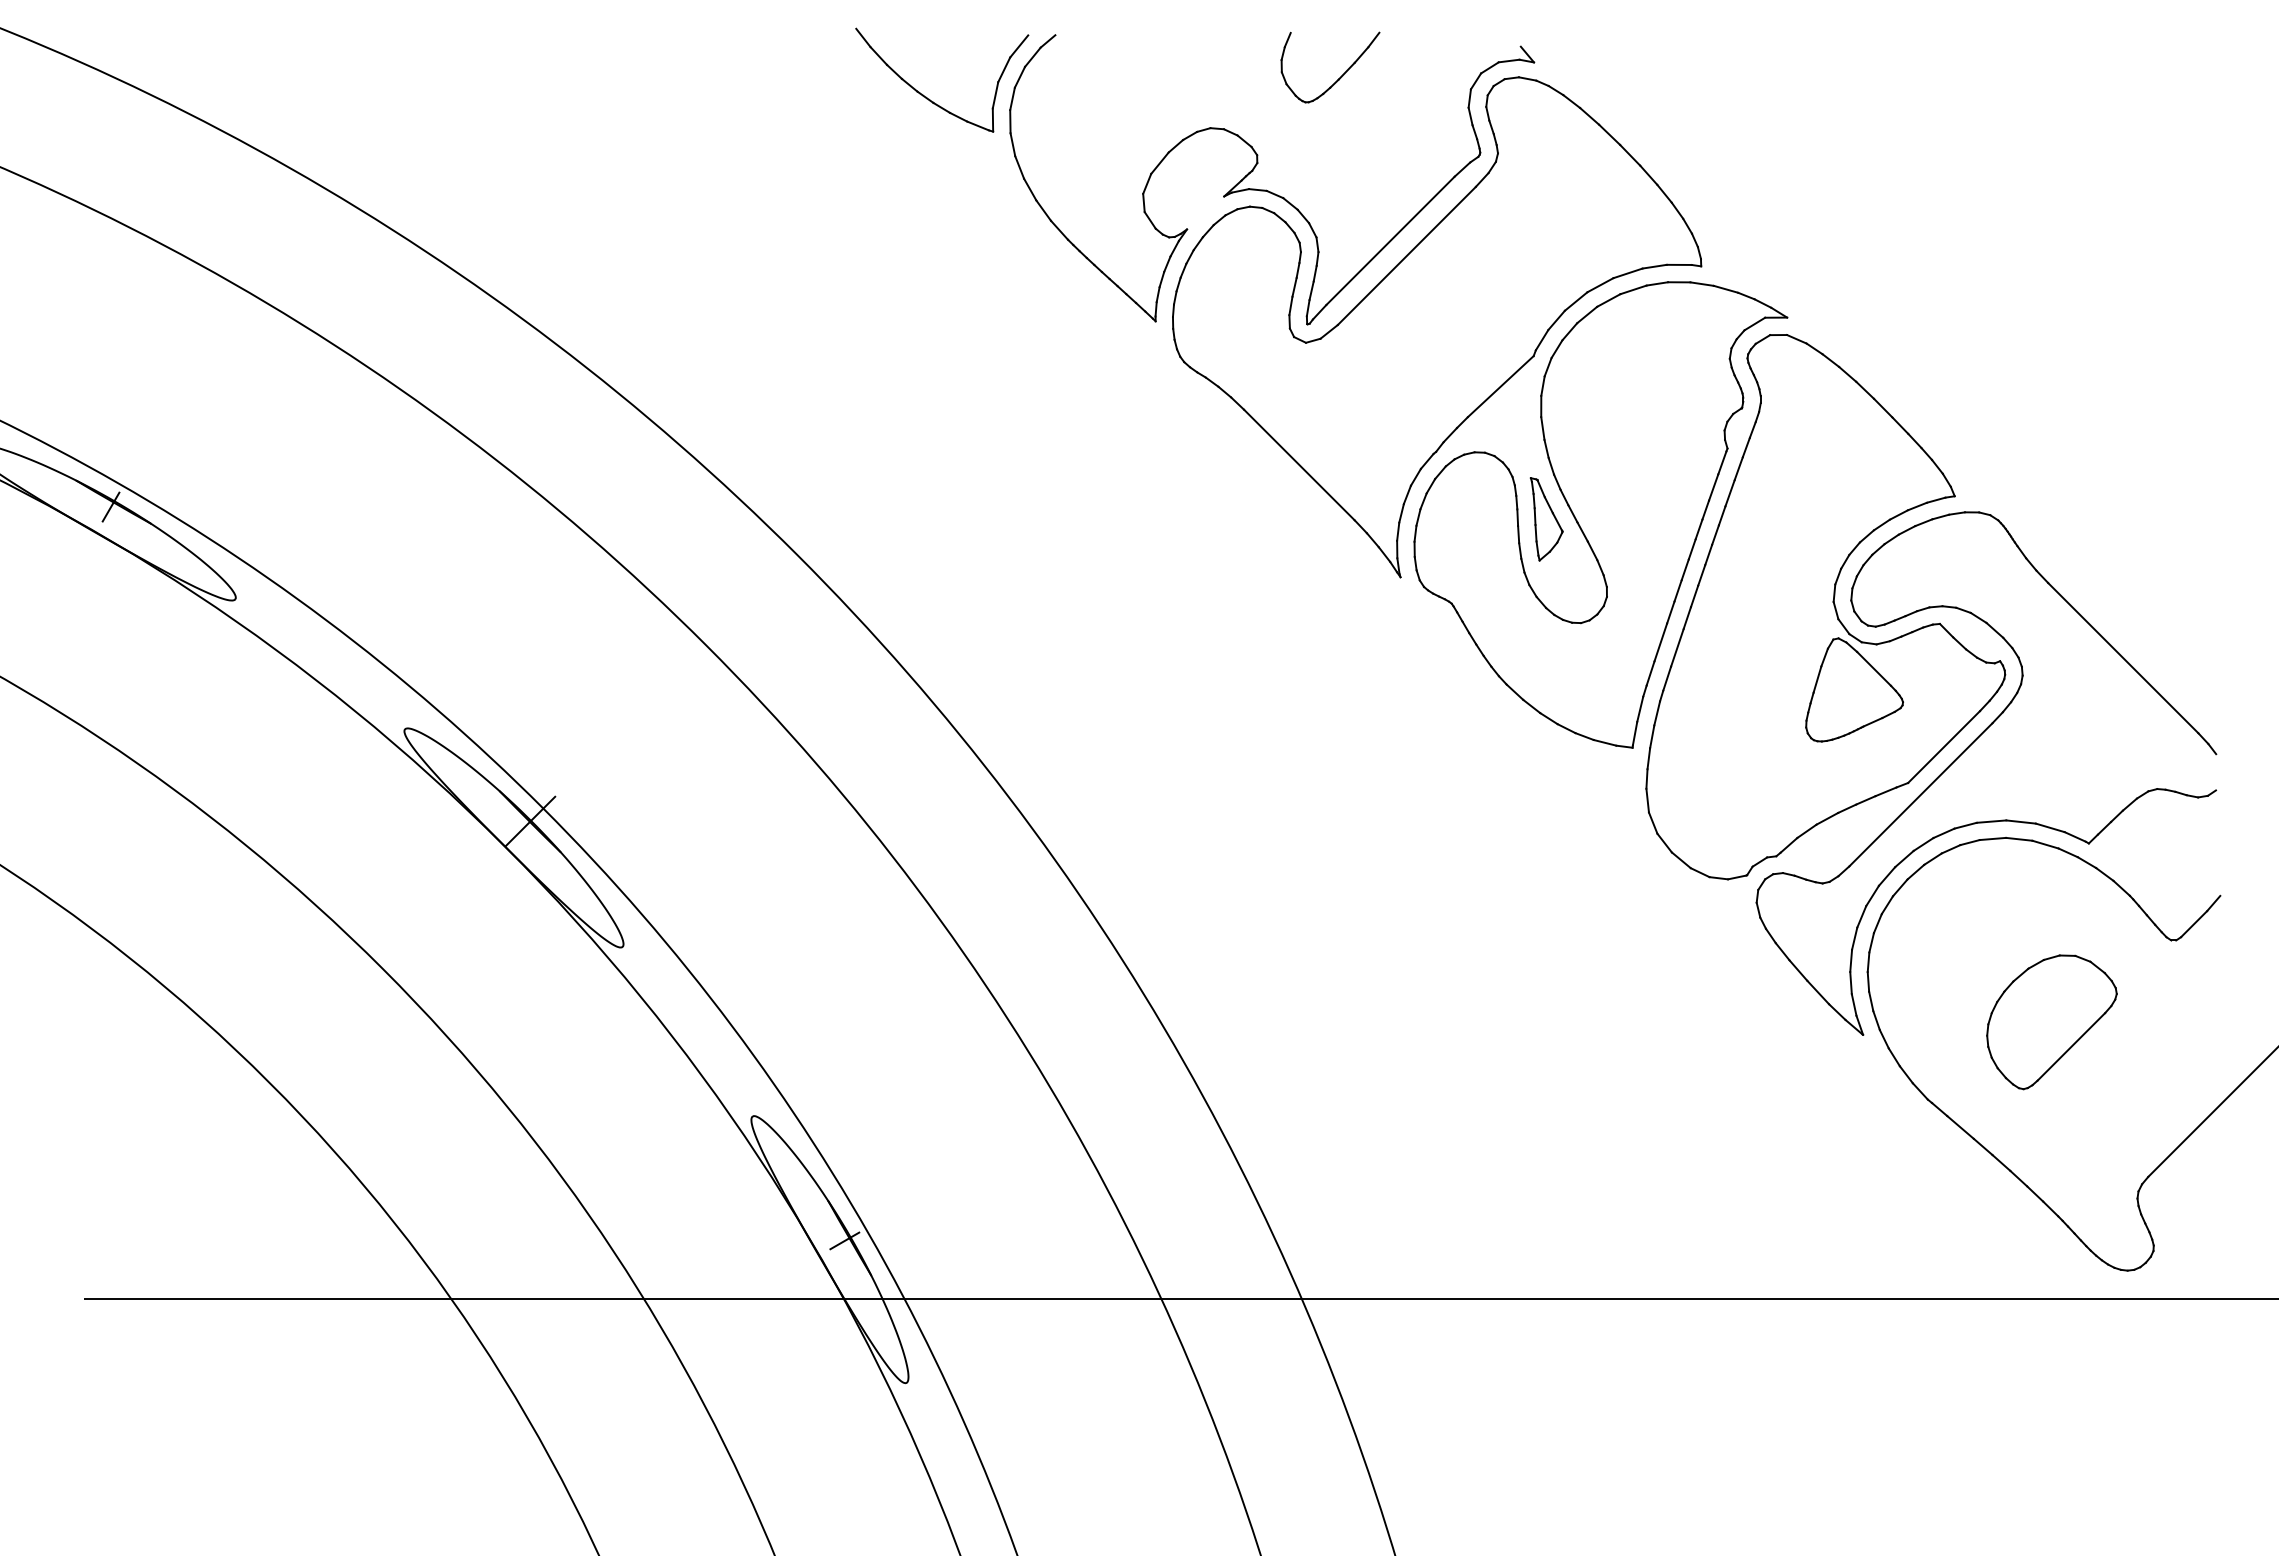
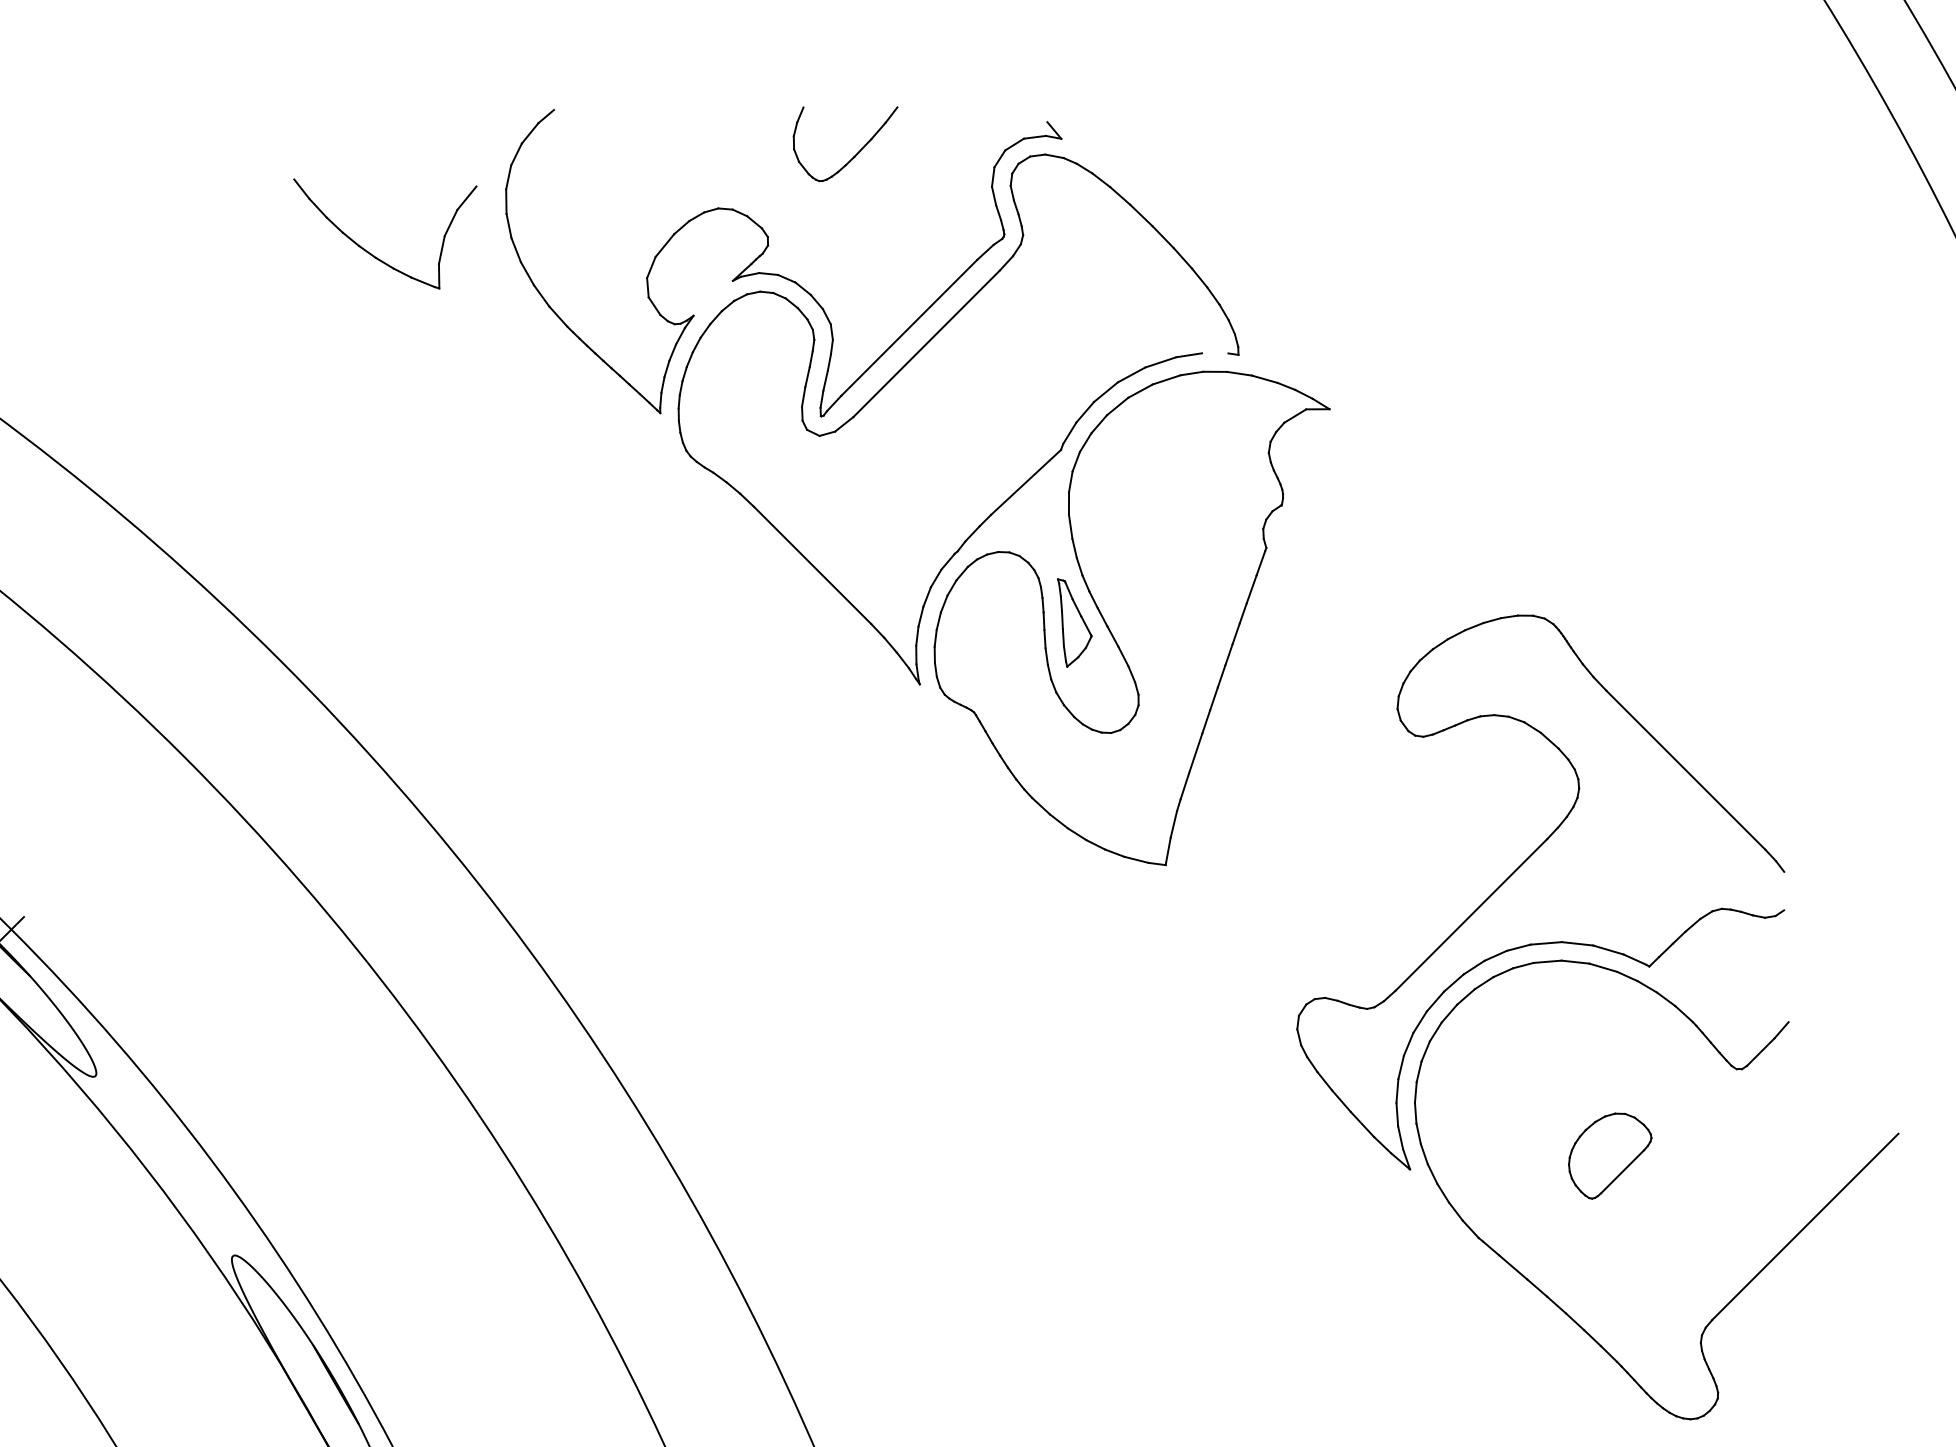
part: (930, 99) -> (372, 254), moved
line: (1678, 264) -> (1214, 352), removed
part: (1825, 607) -> (1370, 716), removed
part: (2051, 1022) -> (1609, 1156), size x0.6
line: (844, 1240) -> (330, 1387), removed

